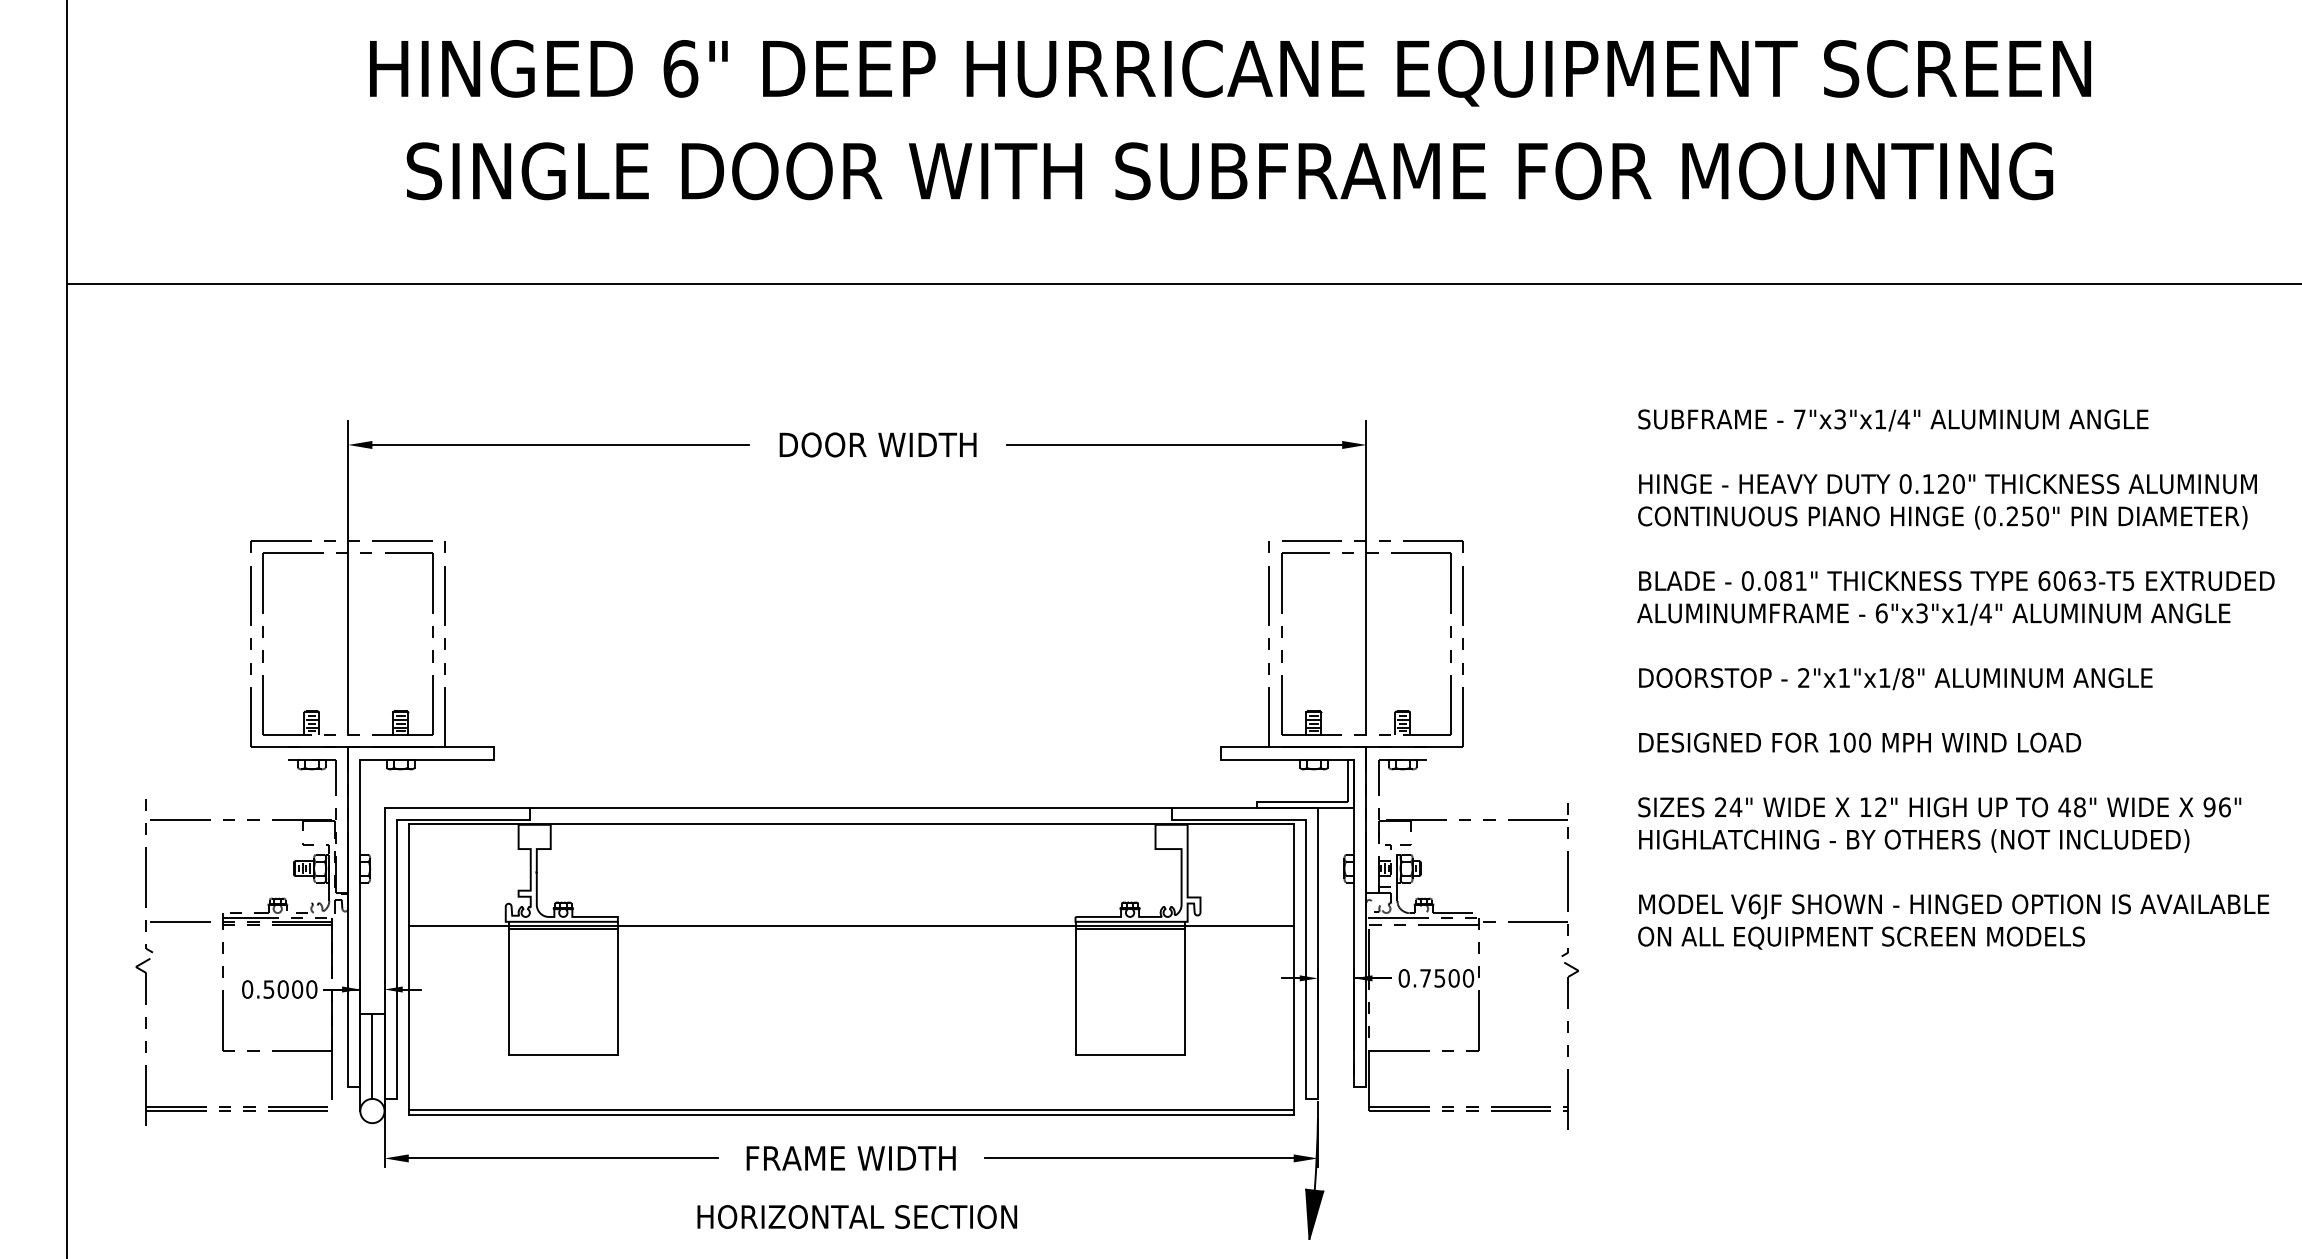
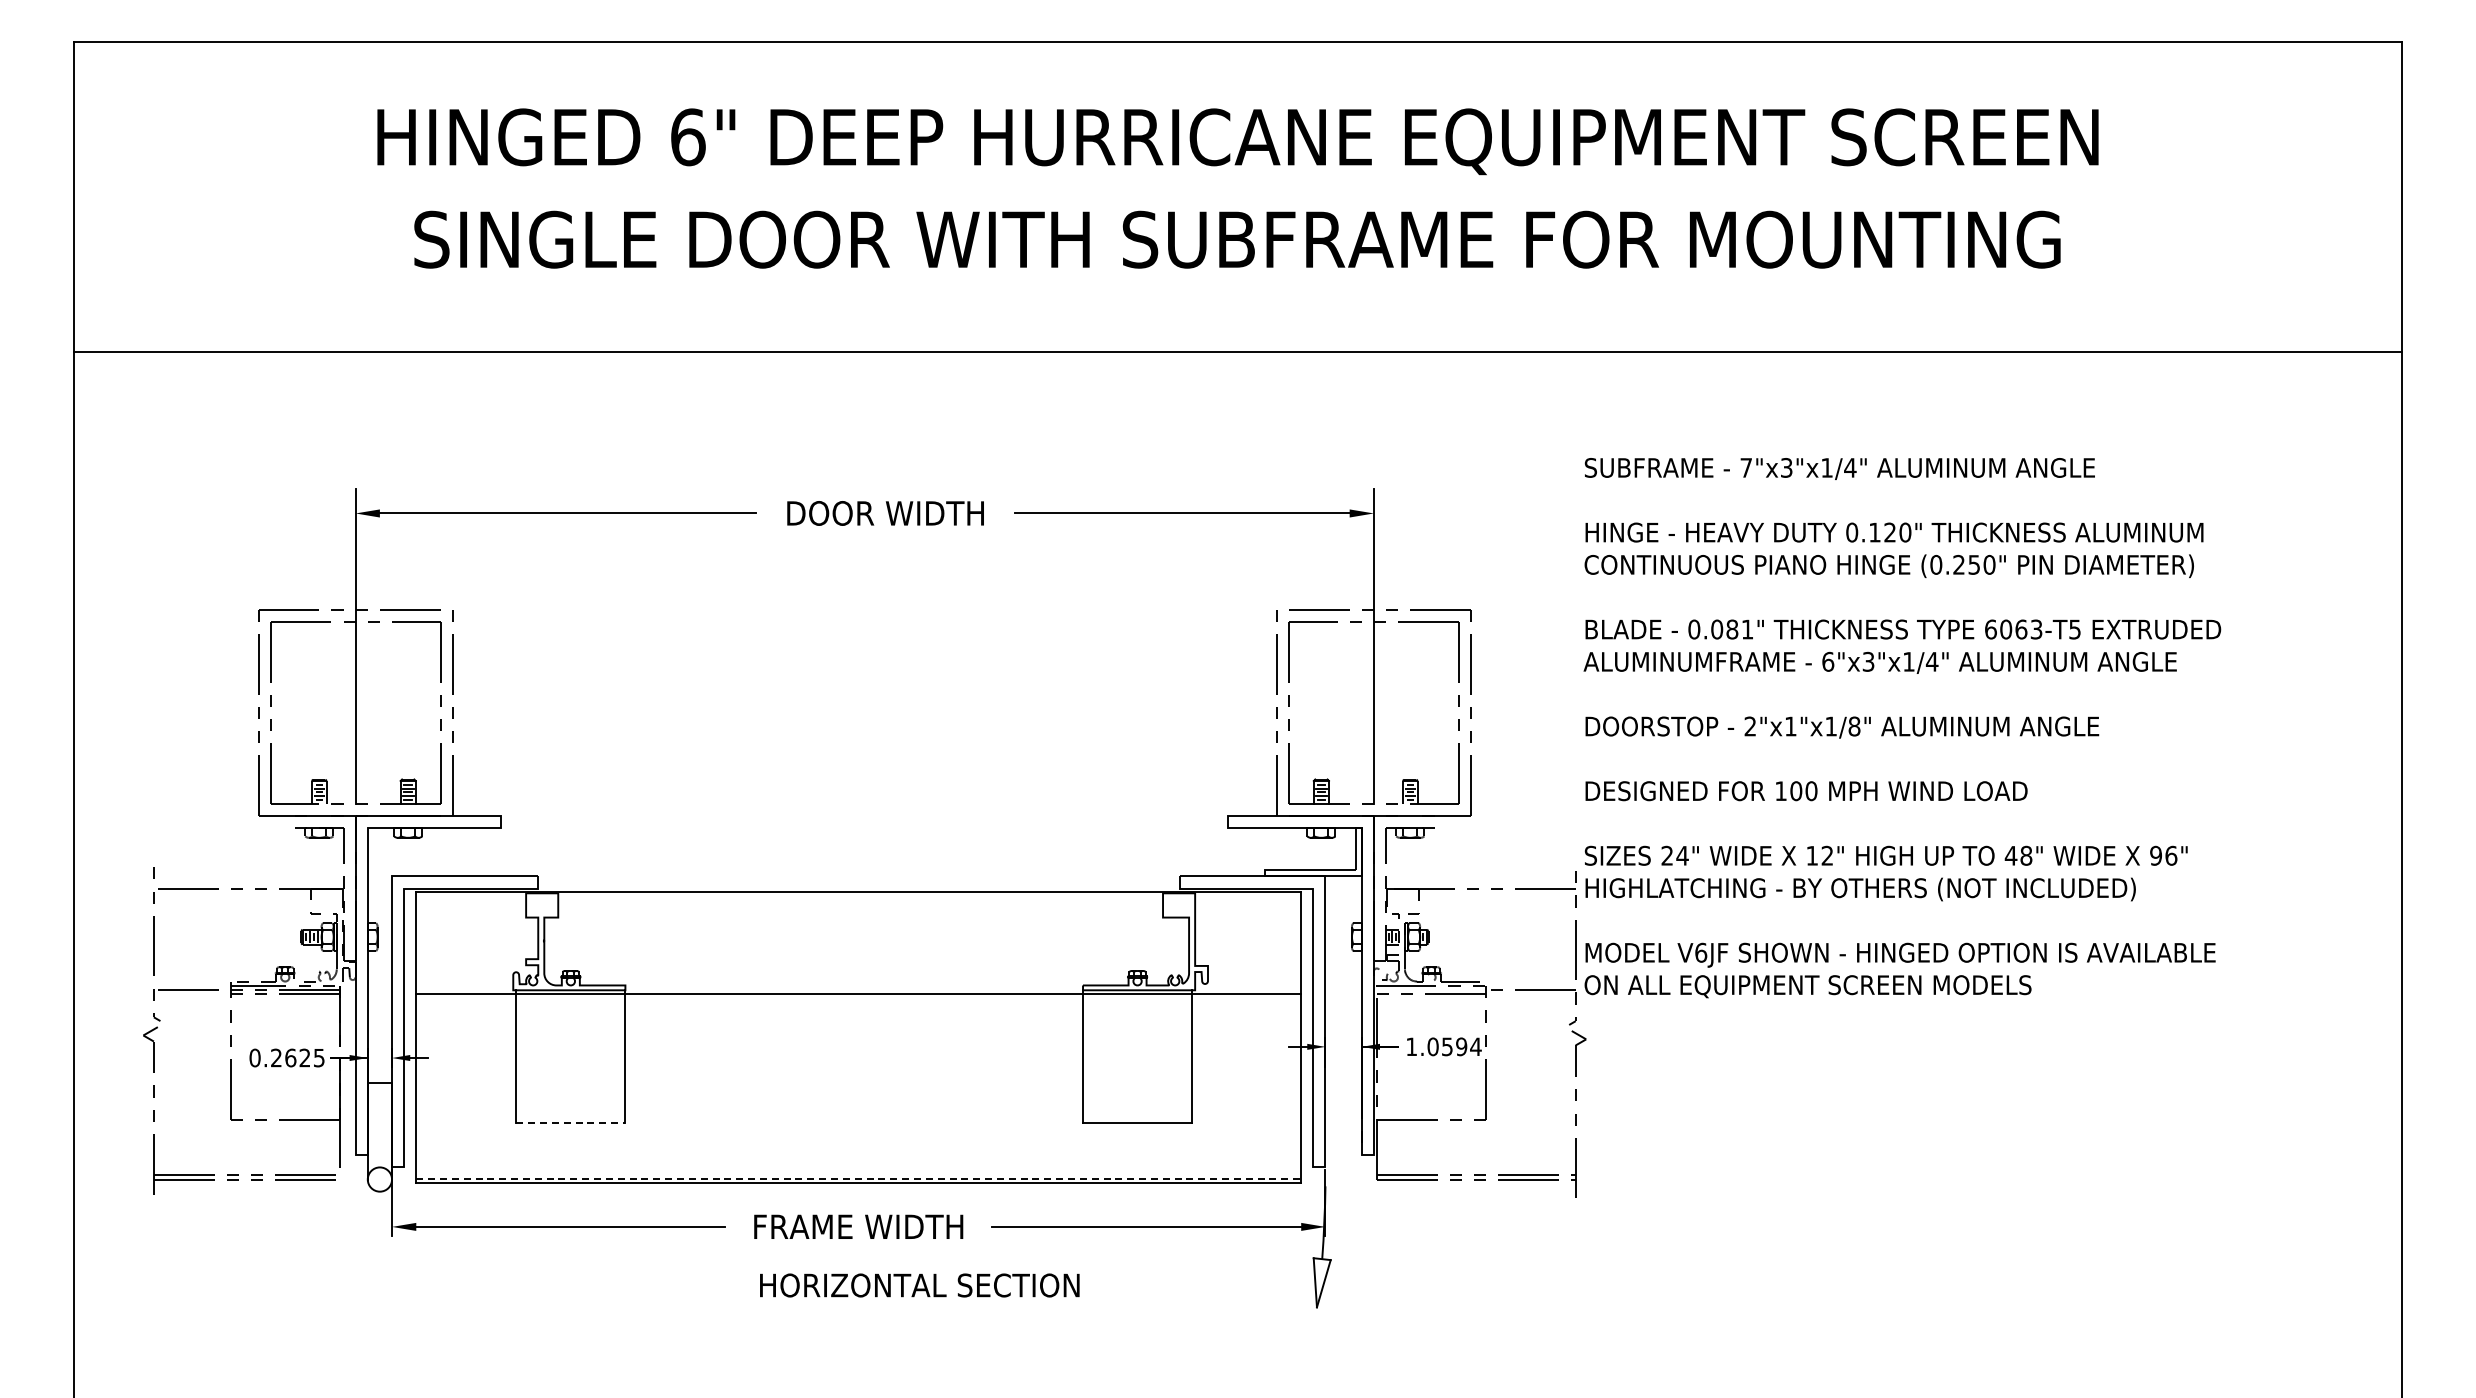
text: (1956, 680) -> (1902, 728), moved
line: (851, 808) -> (858, 876), removed
line: (563, 929) -> (570, 997), removed
line: (1130, 929) -> (1137, 997), removed
text: (1436, 978) -> (1443, 1046), 0.7500 -> 1.0594
text: (290, 989) -> (297, 1057), 0.5000 -> 0.2625
line: (563, 1055) -> (570, 1123), solid -> dashed
line: (372, 1056) -> (379, 1124), removed
line: (852, 1110) -> (859, 1178), solid -> dashed
fill: (1314, 1214) -> (1321, 1282), removed
text: (857, 1217) -> (919, 1285), moved

